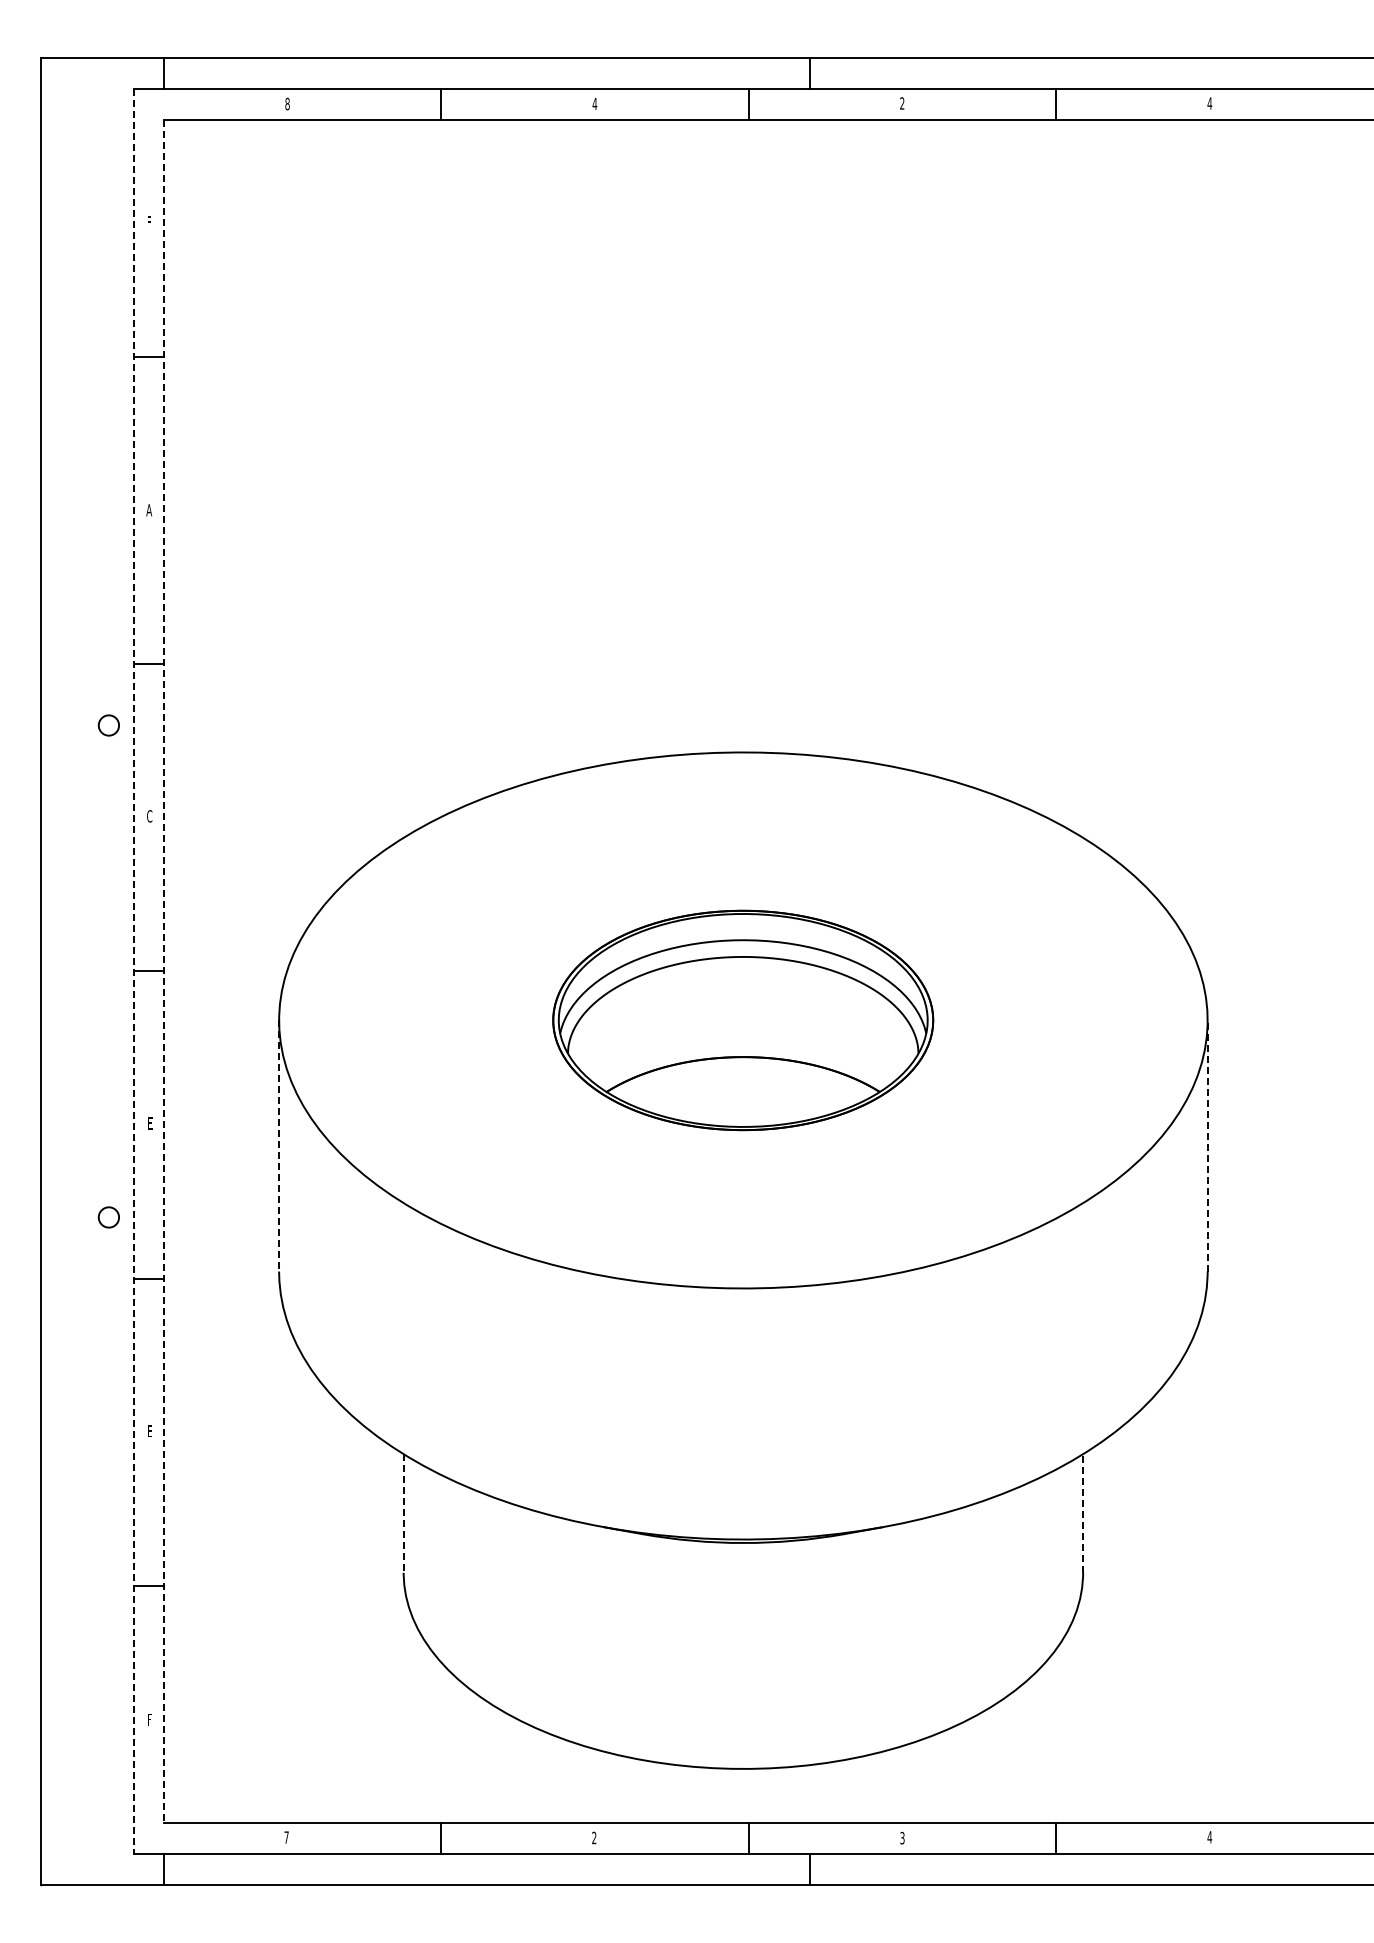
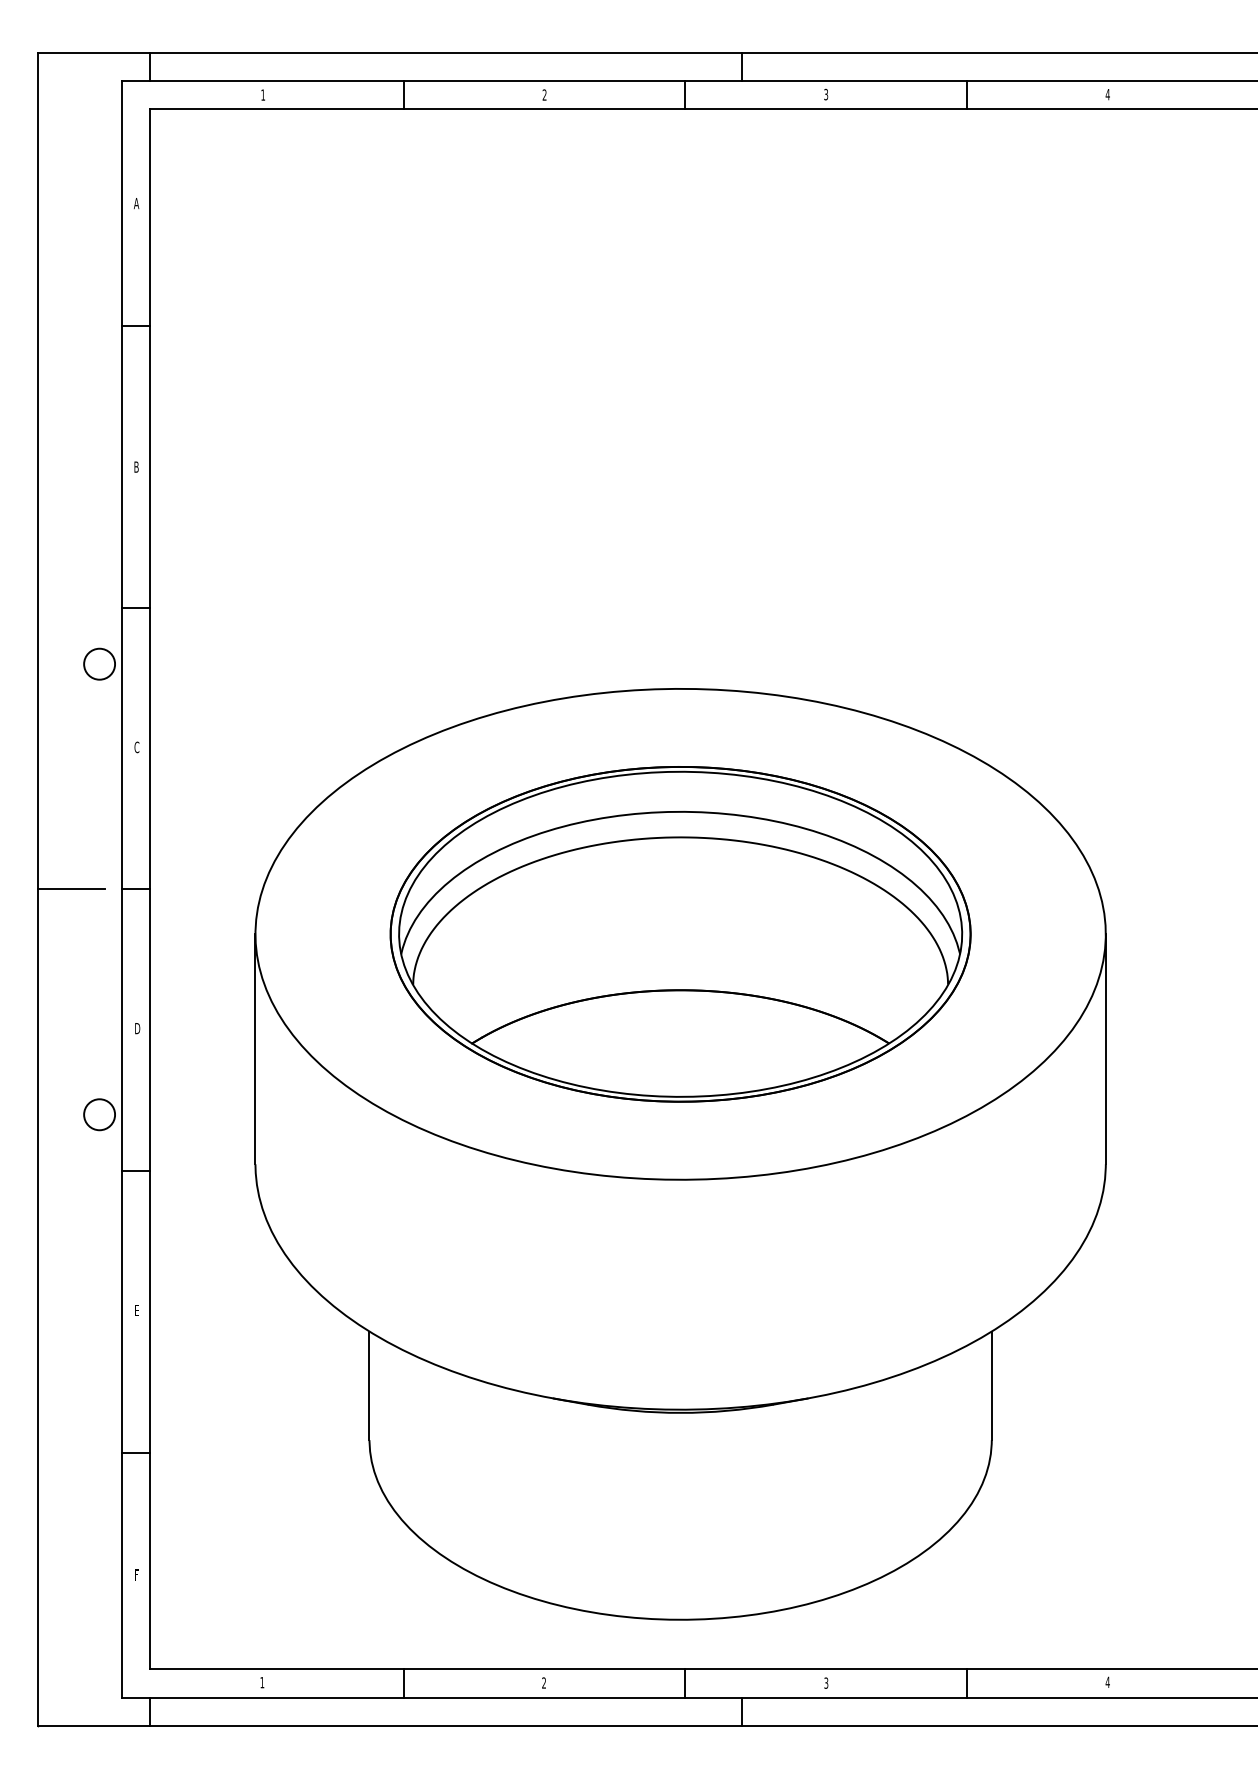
text: (287, 103) -> (263, 94), 8 -> 1
text: (594, 103) -> (544, 94), 4 -> 2
text: (902, 103) -> (826, 94), 2 -> 3
text: (149, 222) -> (136, 203), F -> A
text: (149, 510) -> (136, 467), A -> B
circle: (108, 725) -> (99, 664), size x1.67
line: (78, 971) -> (71, 889), added
line: (133, 971) -> (122, 889), dashed -> solid
line: (164, 971) -> (150, 889), dashed -> solid
part: (742, 1020) -> (679, 934), size x1.67
text: (150, 1123) -> (137, 1028), E -> D
line: (279, 1146) -> (255, 1049), dashed -> solid
line: (1207, 1146) -> (1105, 1049), dashed -> solid
circle: (108, 1217) -> (99, 1114), size x1.67
line: (1083, 1513) -> (992, 1385), dashed -> solid
line: (403, 1514) -> (369, 1386), dashed -> solid
text: (286, 1837) -> (262, 1682), 7 -> 1

